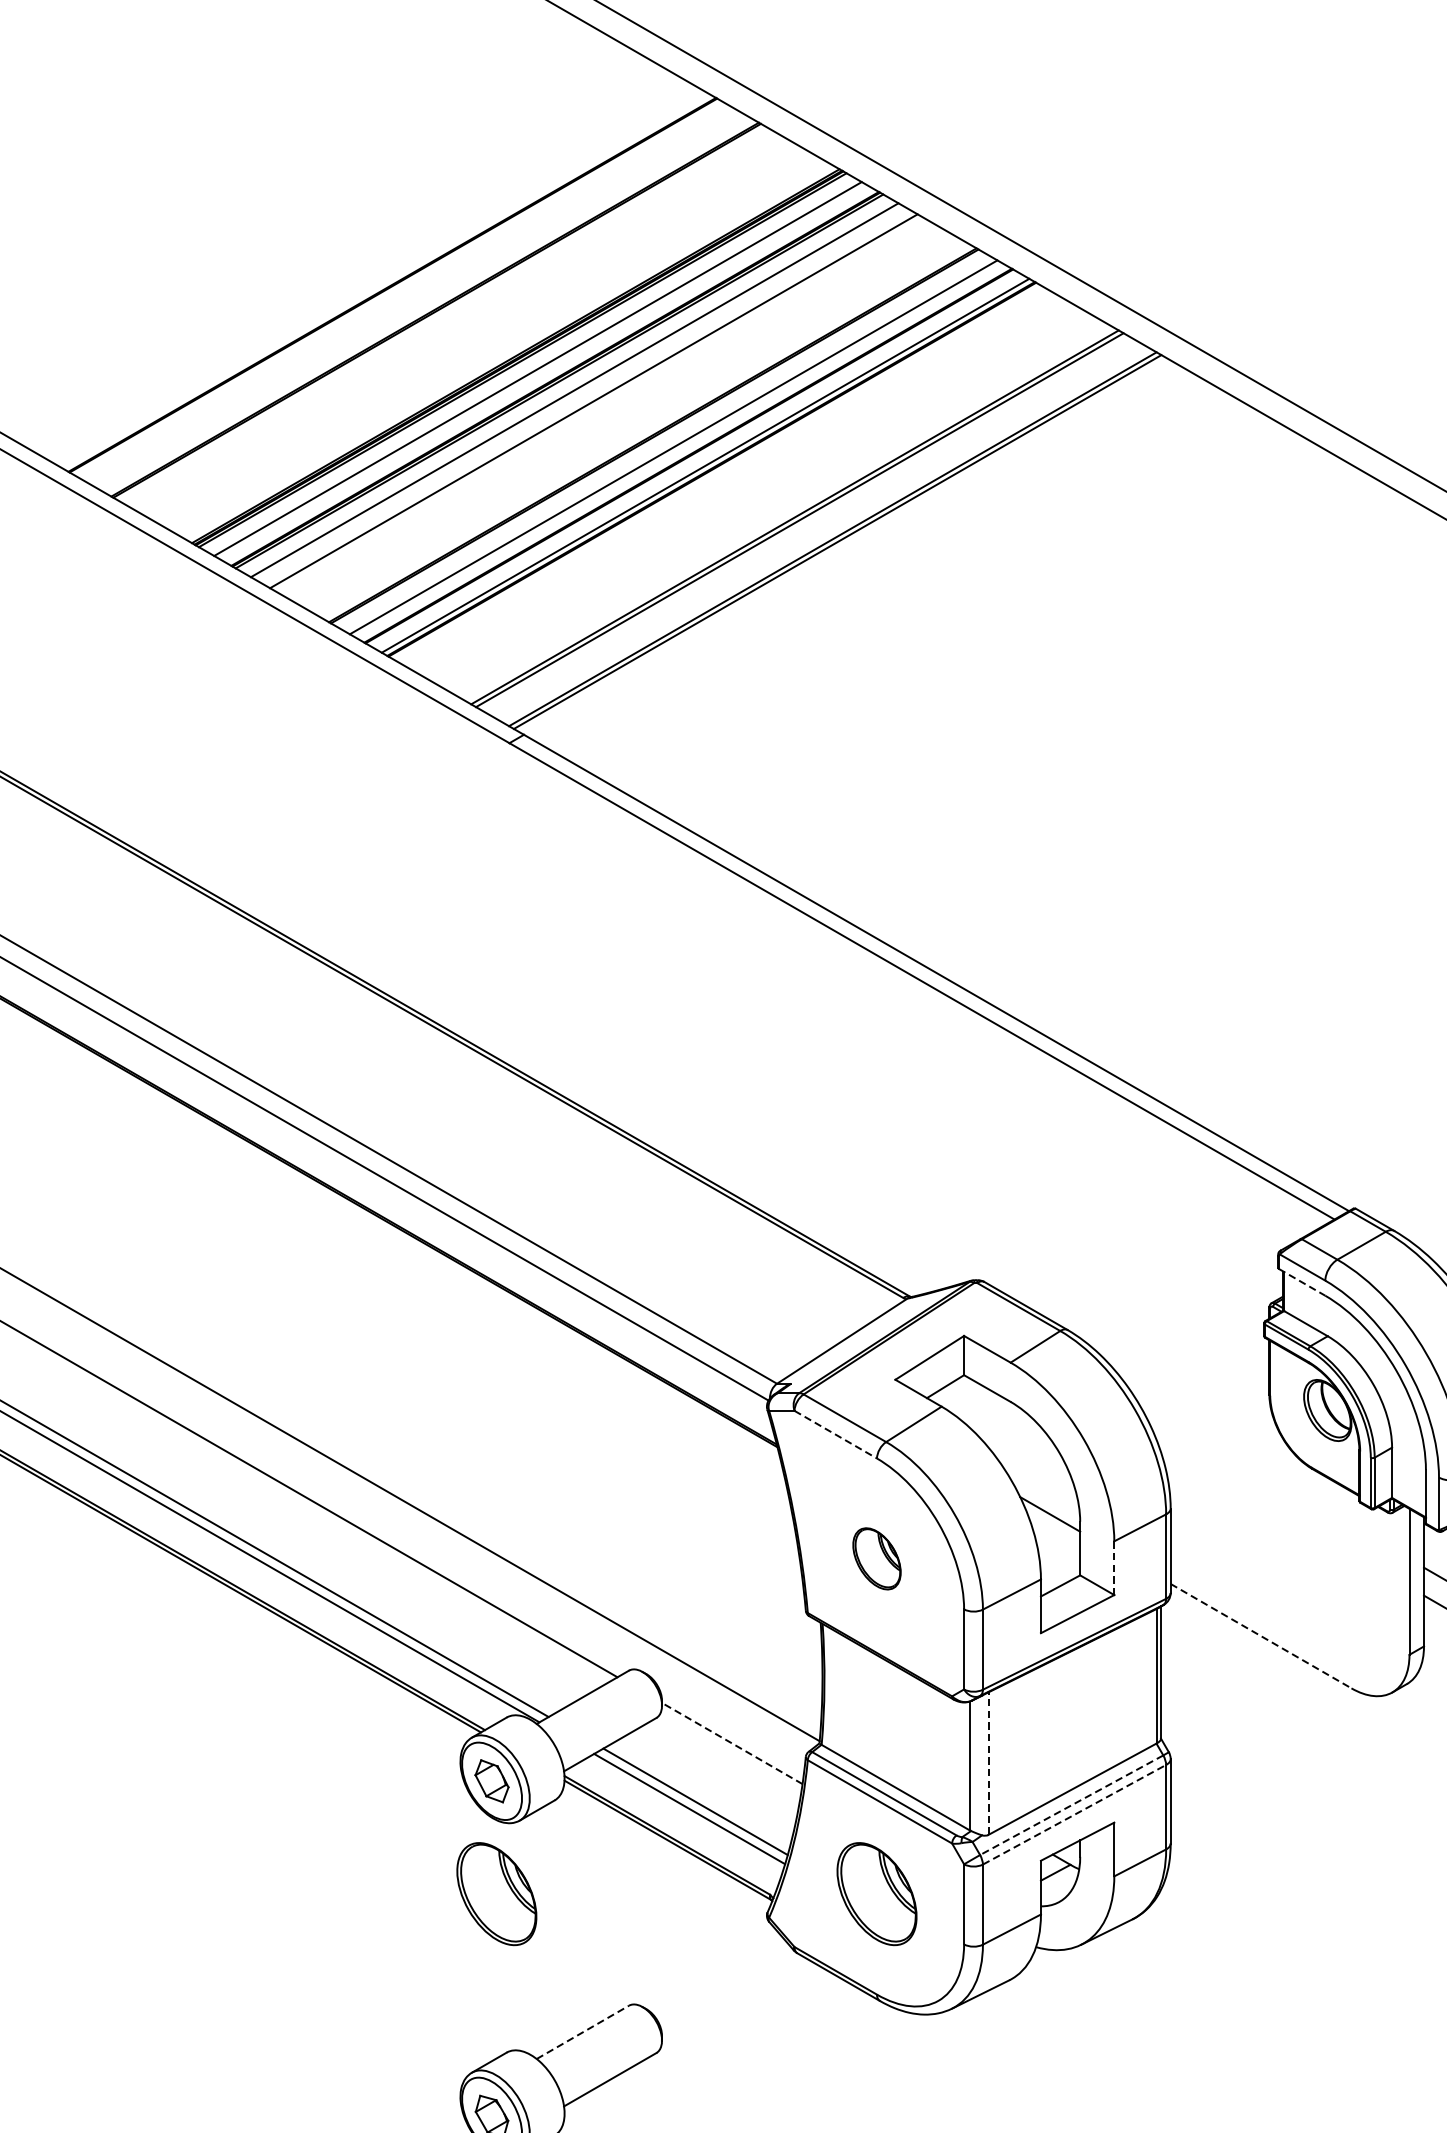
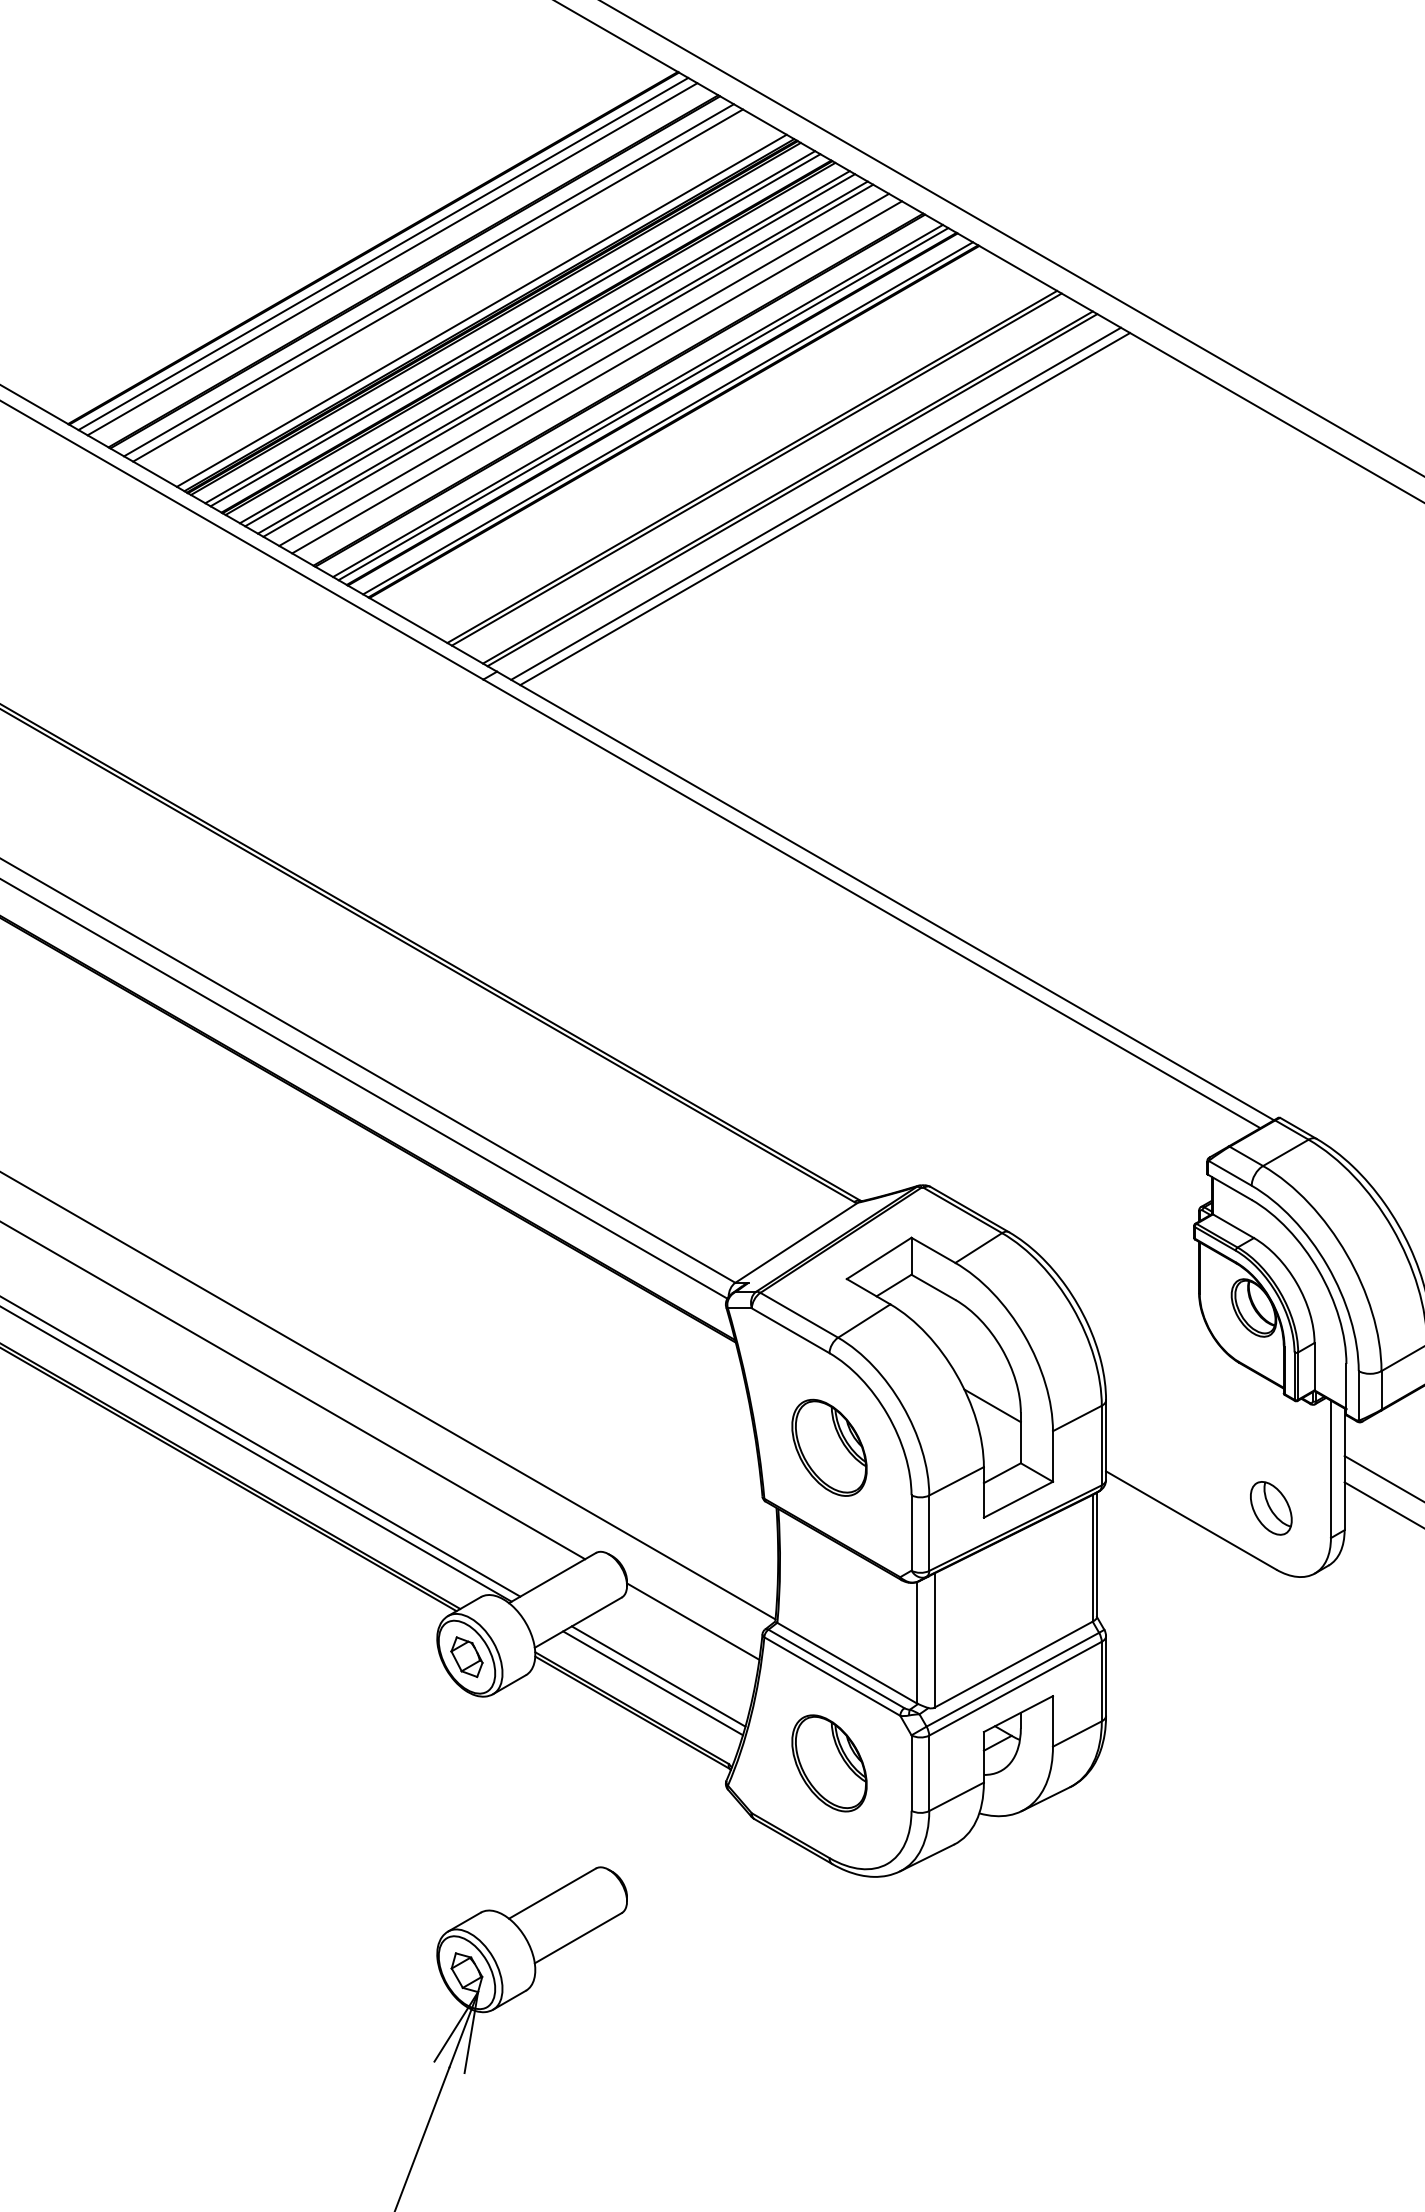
line: (403, 290) -> (383, 253), added
line: (412, 297) -> (392, 259), added
line: (451, 319) -> (428, 280), added
line: (461, 324) -> (438, 285), added
line: (507, 351) -> (481, 310), added
line: (543, 372) -> (515, 330), added
line: (580, 393) -> (550, 350), added
line: (599, 404) -> (568, 360), added
line: (616, 413) -> (584, 369), added
line: (630, 422) -> (597, 377), added
line: (679, 451) -> (643, 404), added
line: (863, 556) -> (816, 503), added
line: (872, 562) -> (825, 509), added
line: (1302, 1282) -> (1230, 1187), dashed -> solid
line: (835, 1434) -> (790, 1330), dashed -> solid
part: (876, 1558) -> (829, 1447), size x1.67
line: (1113, 1568) -> (1052, 1456), dashed -> solid
part: (1346, 1623) -> (1271, 1508), added
line: (1261, 1636) -> (1191, 1520), dashed -> solid
line: (731, 1743) -> (692, 1621), dashed -> solid
line: (988, 1763) -> (934, 1640), dashed -> solid
line: (1071, 1804) -> (1012, 1679), dashed -> solid
line: (1074, 1814) -> (1015, 1688), dashed -> solid
part: (496, 1894) -> (471, 1763), removed
line: (582, 2032) -> (552, 1893), dashed -> solid

